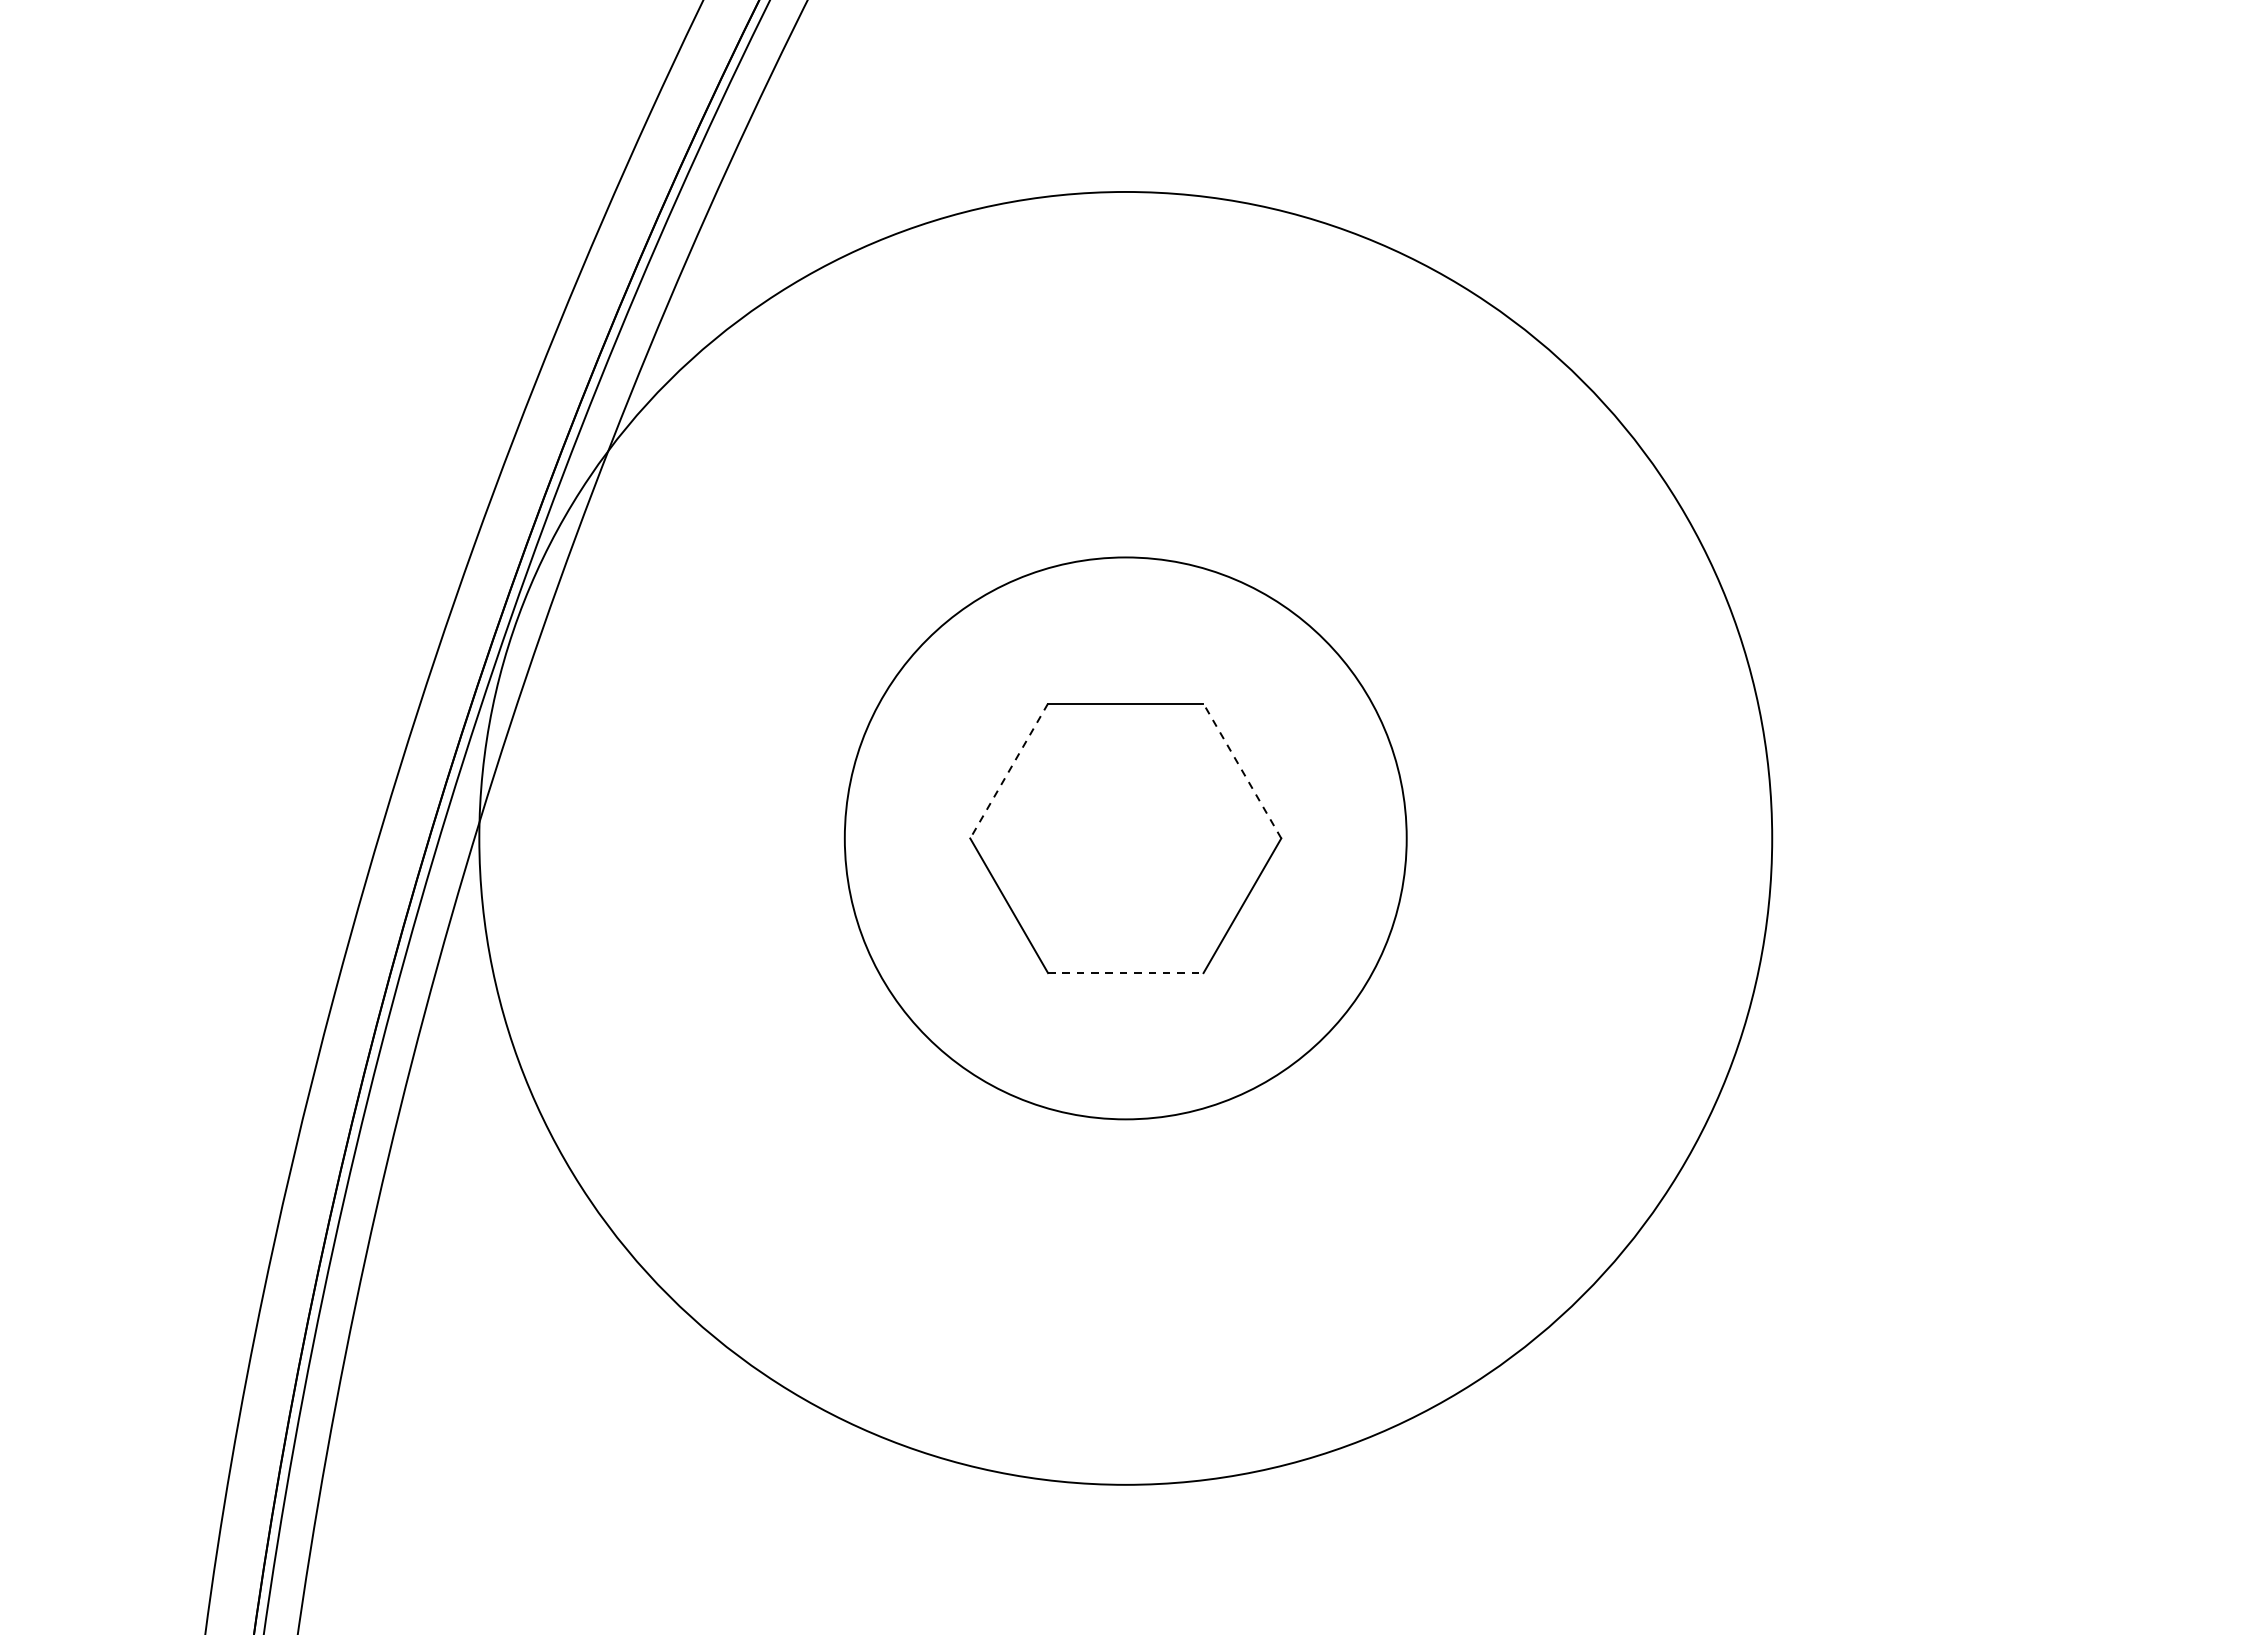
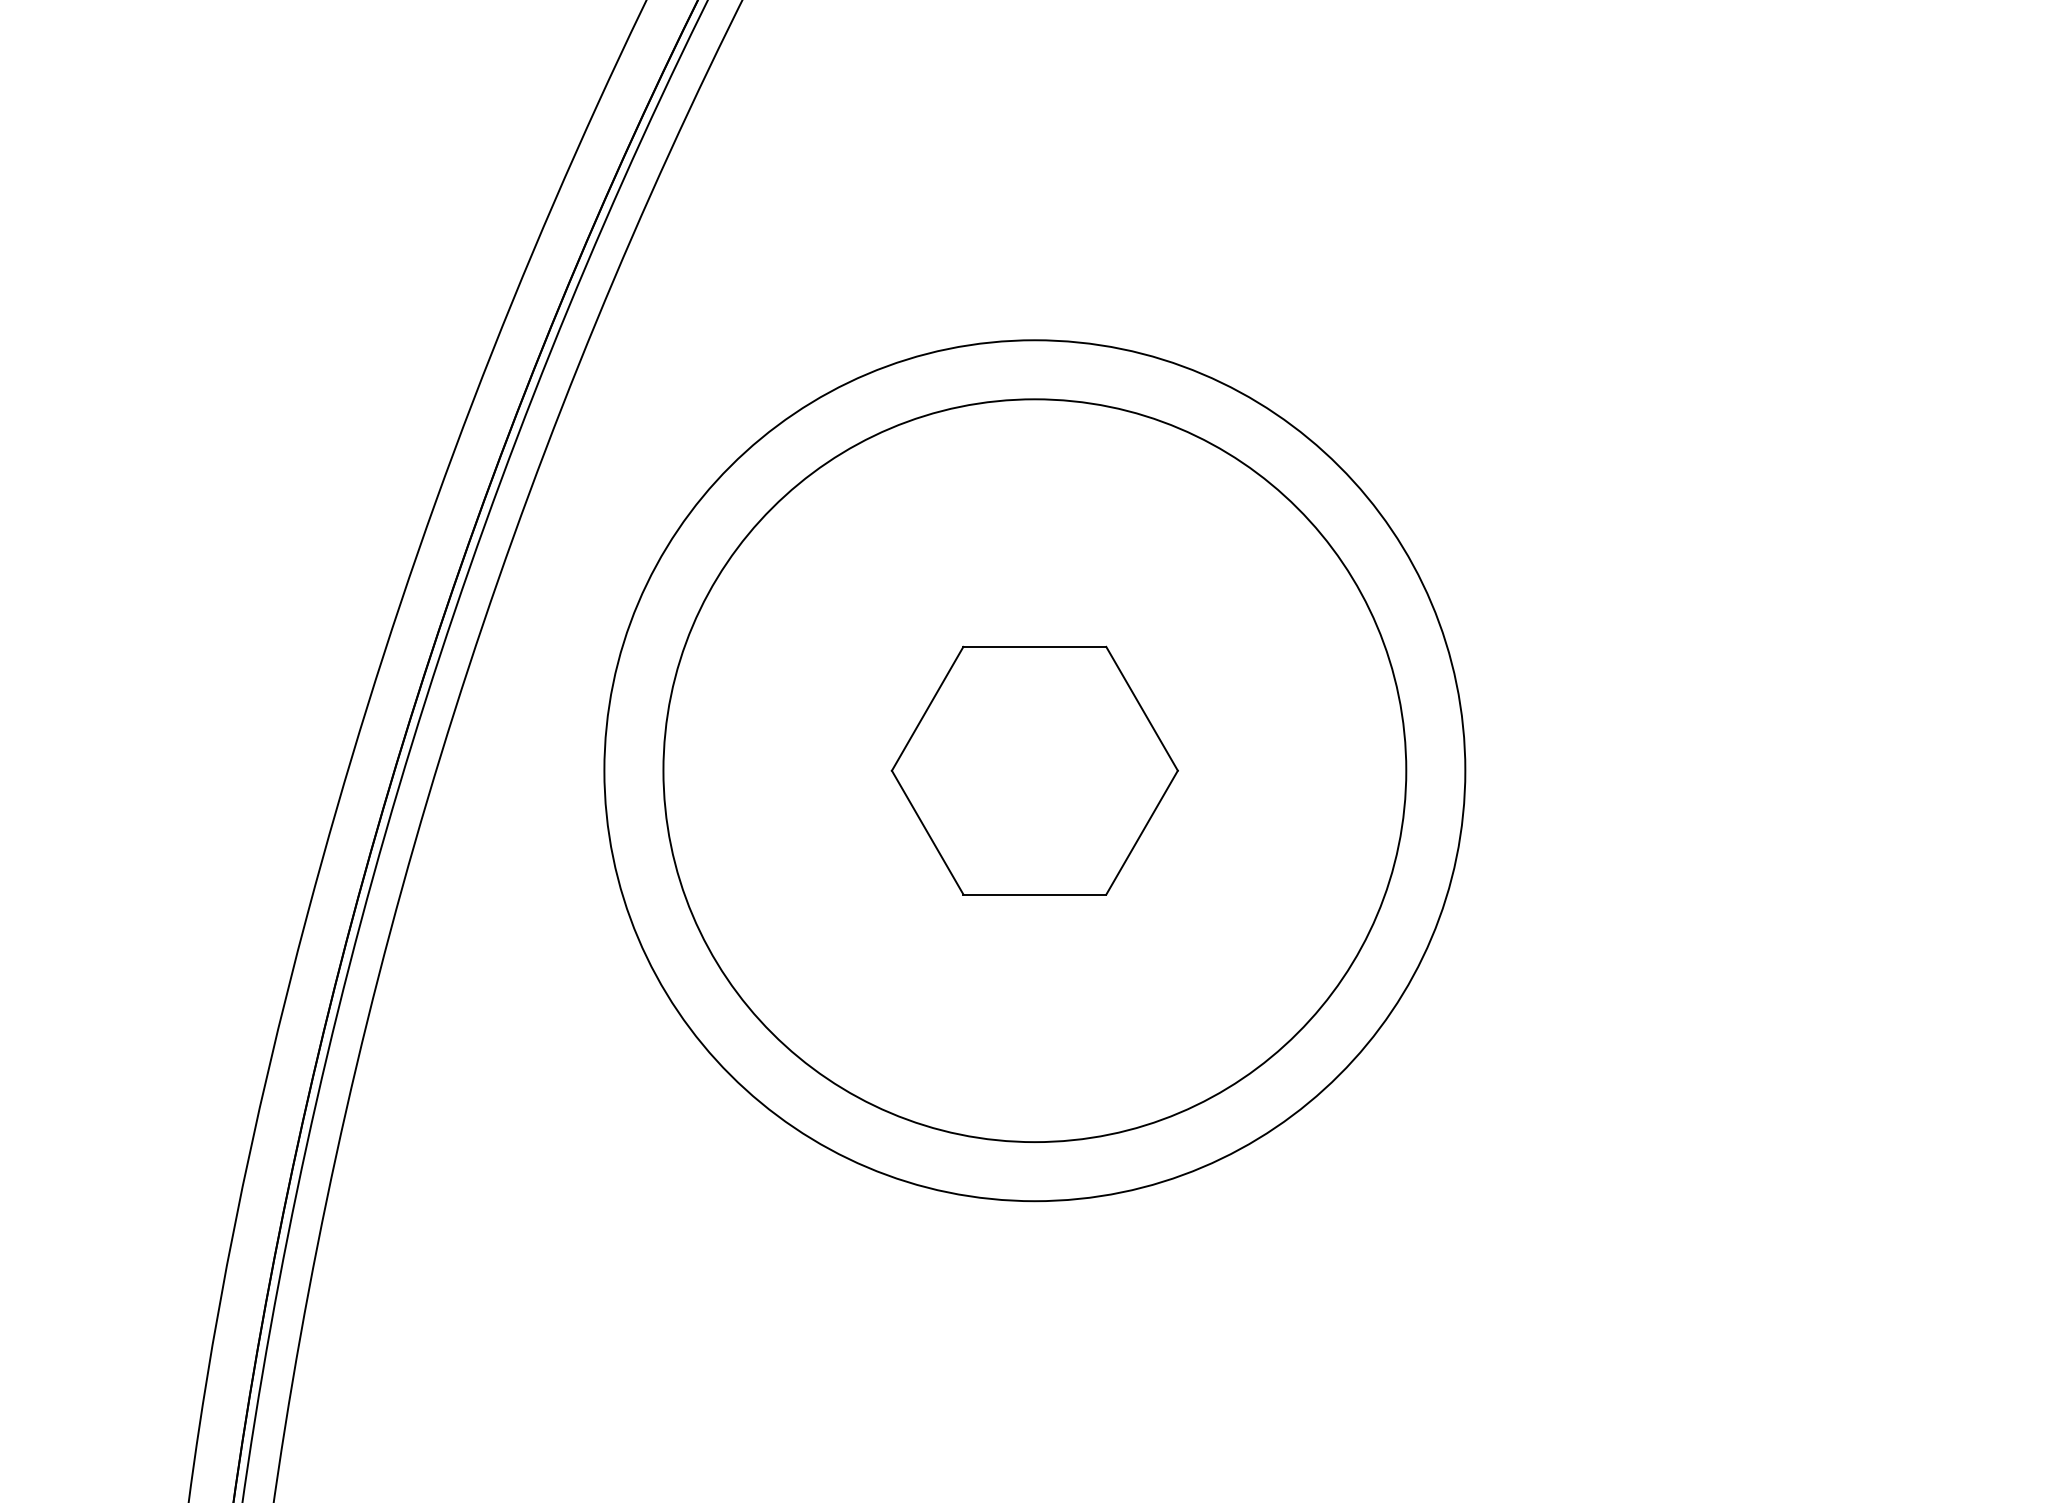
line: (1241, 770) -> (1141, 708), dashed -> solid
line: (1008, 771) -> (927, 709), dashed -> solid
circle: (1125, 838) -> (1034, 770), size x0.62
circle: (1125, 838) -> (1034, 770), size x1.67
line: (1126, 973) -> (1035, 894), dashed -> solid

